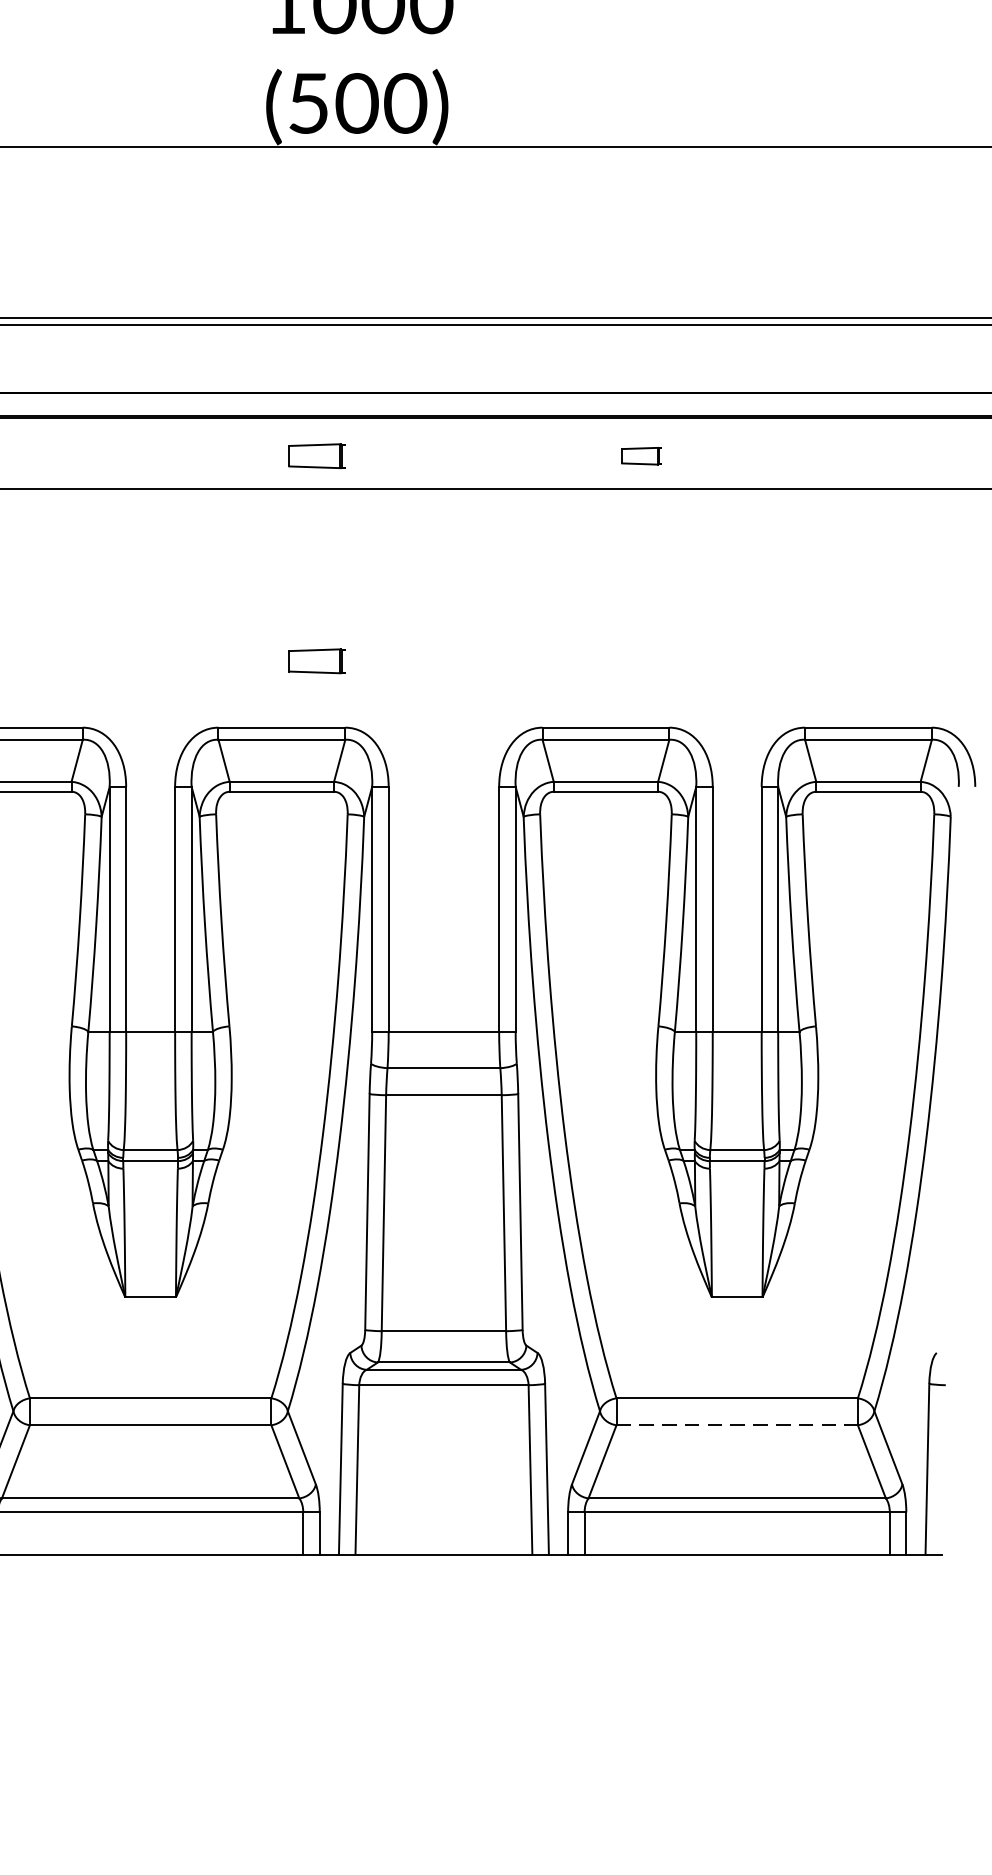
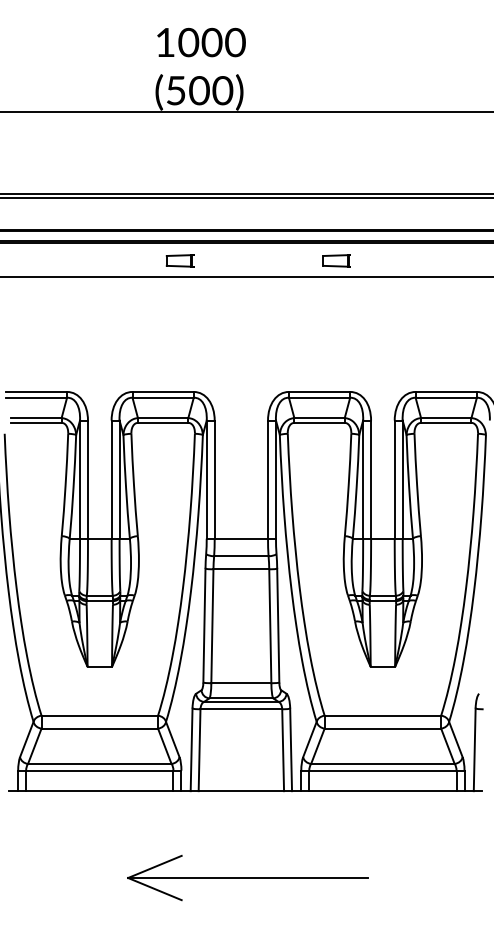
part: (641, 455) -> (336, 260), size x1.43
part: (315, 660) -> (179, 359), removed
line: (738, 1424) -> (383, 728), dashed -> solid
part: (456, 1735) -> (247, 878), added

